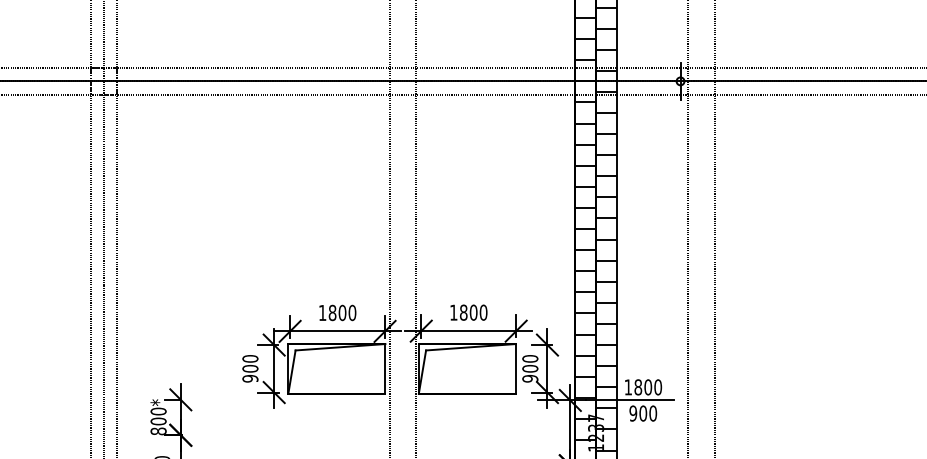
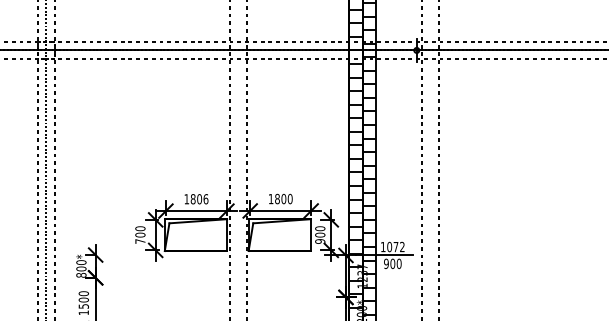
text: (351, 311) -> (205, 198), 1800 -> 1806
text: (250, 378) -> (140, 241), 900 -> 700
text: (647, 388) -> (395, 247), 1800 -> 1072

